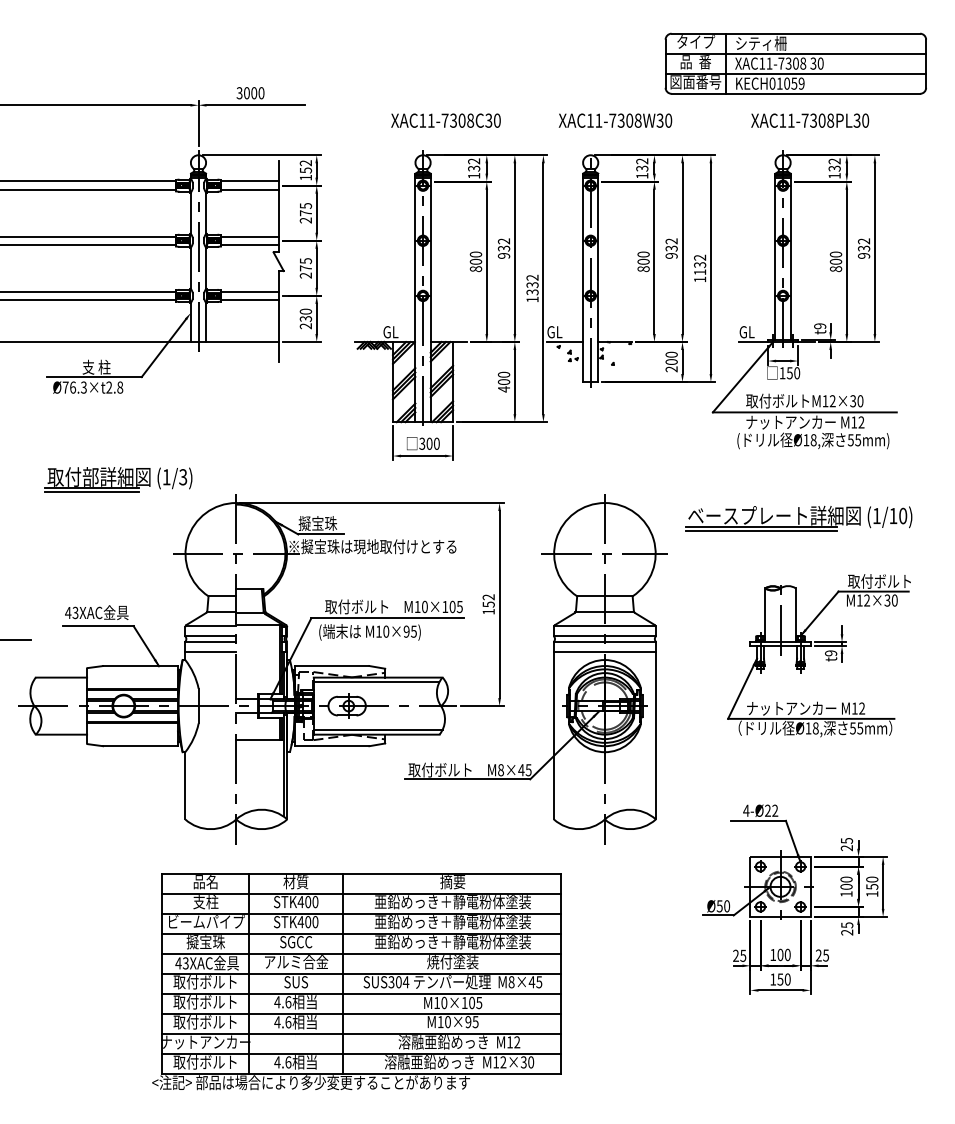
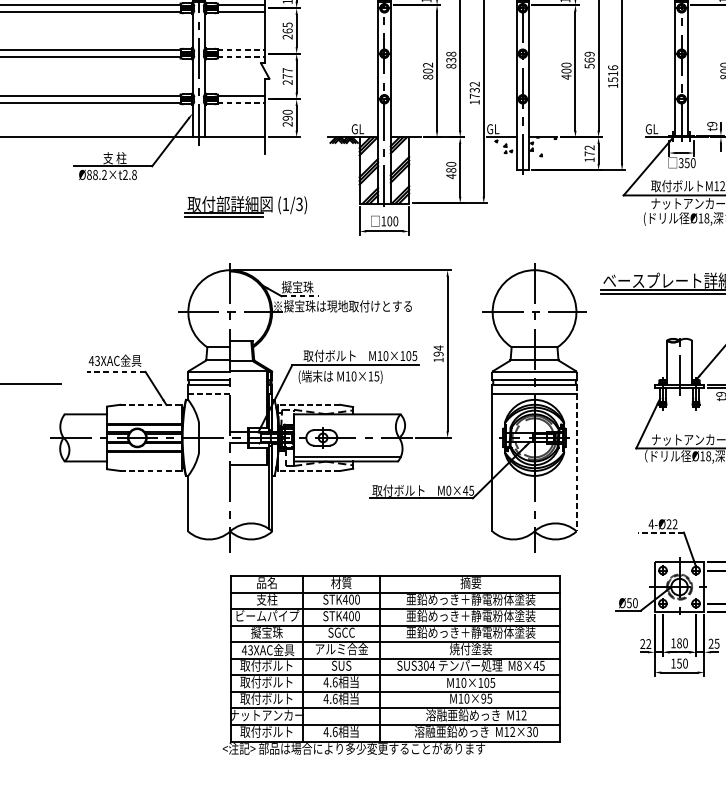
text: (305, 213) -> (287, 31), 275 -> 265
line: (249, 236) -> (241, 50), solid -> dashed
line: (249, 245) -> (241, 57), solid -> dashed
text: (504, 248) -> (451, 60), 932 -> 838
text: (671, 248) -> (589, 60), 932 -> 569
text: (476, 254) -> (428, 65), 800 -> 802
text: (306, 261) -> (288, 70), 275 -> 277
text: (700, 264) -> (613, 73), 1132 -> 1516
text: (643, 269) -> (566, 77), 800 -> 400
text: (532, 292) -> (474, 96), 1332 -> 1732
line: (249, 300) -> (241, 103), solid -> dashed
text: (305, 318) -> (287, 117), 230 -> 290
text: (671, 361) -> (589, 153), 200 -> 172
text: (782, 373) -> (681, 163), 150 -> 350
text: (503, 381) -> (450, 169), 400 -> 480
text: (74, 387) -> (96, 174), Ø76.3×t2.8 -> Ø88.2×t2.8
text: (422, 443) -> (383, 221), 300 -> 100
part: (118, 479) -> (246, 206), moved
line: (321, 534) -> (300, 296), solid -> dashed
text: (488, 600) -> (438, 350), 152 -> 194
line: (97, 626) -> (115, 372), solid -> dashed
text: (406, 631) -> (370, 376), M10×95) -> M10×15)
line: (211, 652) -> (209, 393), solid -> dashed
line: (141, 666) -> (152, 405), solid -> dashed
line: (331, 666) -> (308, 405), solid -> dashed
line: (376, 682) -> (345, 418), removed
line: (655, 730) -> (576, 458), solid -> dashed
line: (141, 746) -> (152, 471), solid -> dashed
line: (331, 746) -> (308, 471), solid -> dashed
text: (500, 769) -> (448, 490), M8×45 -> M0×45
line: (758, 820) -> (661, 532), solid -> dashed
text: (780, 954) -> (679, 642), 100 -> 180
text: (743, 955) -> (648, 643), 25 -> 22
part: (356, 981) -> (391, 665), moved

